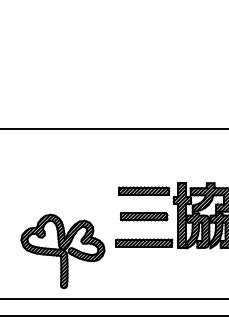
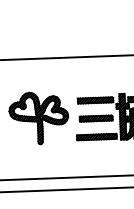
part: (62, 251) -> (38, 118), moved

